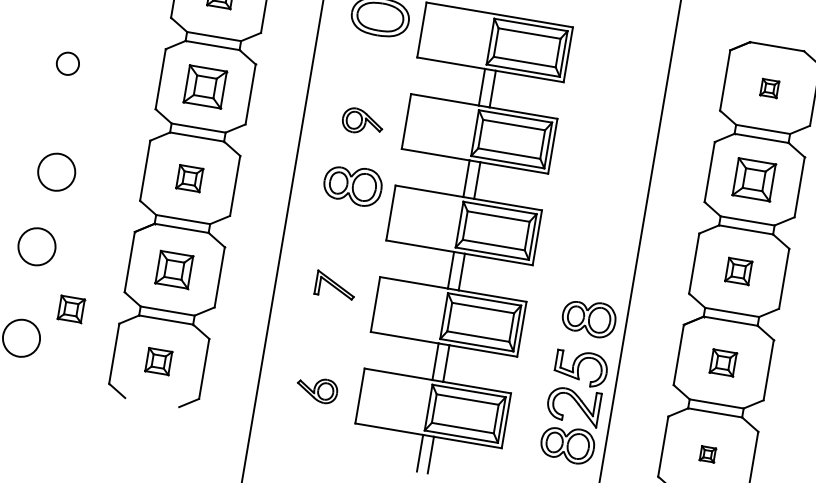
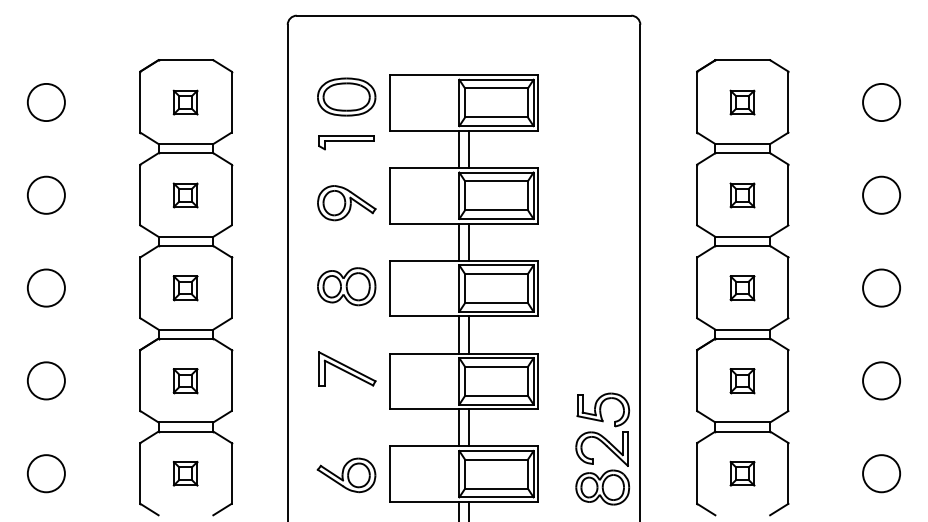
part: (372, 61) -> (346, 142), added
circle: (67, 62) -> (45, 194), size x1.67
part: (205, 87) -> (185, 195), size x0.62
part: (769, 88) -> (742, 102), size x1.43
part: (362, 121) -> (346, 203), size x1.43
circle: (56, 171) -> (46, 287), moved
part: (754, 180) -> (742, 195), size x0.62
part: (352, 185) -> (346, 286), moved
part: (174, 270) -> (185, 381), size x0.71
part: (335, 284) -> (347, 368), size x1.43
part: (71, 308) -> (90, 436), removed
part: (588, 318) -> (602, 359), removed
part: (317, 390) -> (346, 475), size x1.43
part: (707, 454) -> (742, 473), size x1.67

